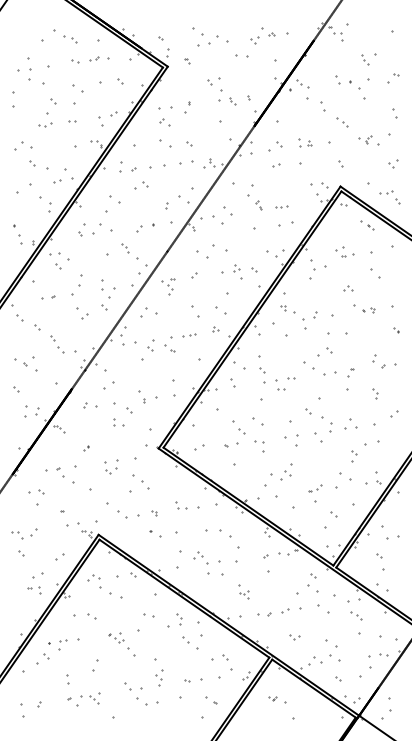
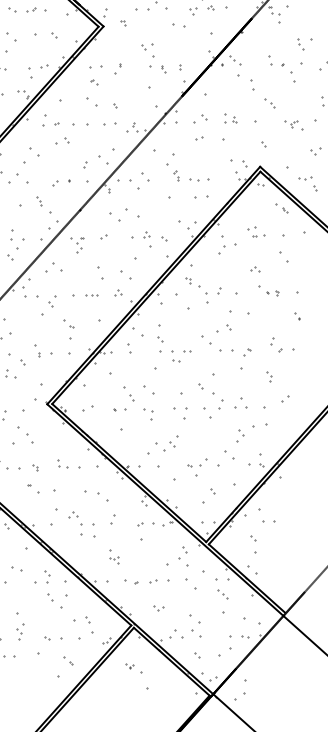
part: (165, 122) -> (94, 81), size x0.62
part: (281, 206) -> (199, 179), size x1.67
part: (169, 348) -> (68, 324), moved
part: (314, 488) -> (197, 463), size x1.43
part: (237, 554) -> (112, 519), size x0.62

